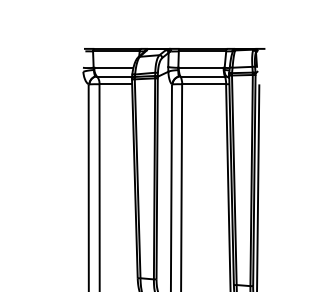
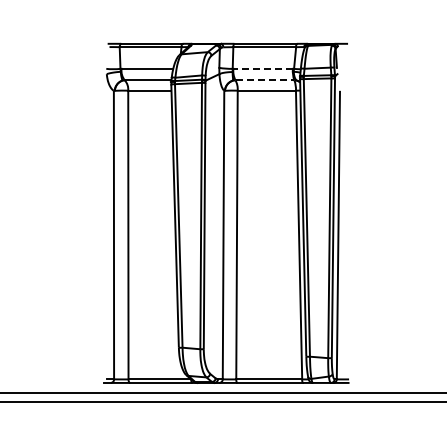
line: (201, 67) -> (263, 68), solid -> dashed
line: (203, 76) -> (265, 80), solid -> dashed

